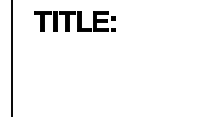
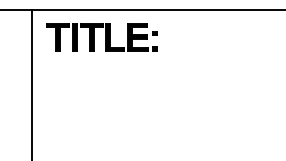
part: (74, 21) -> (101, 37), moved

